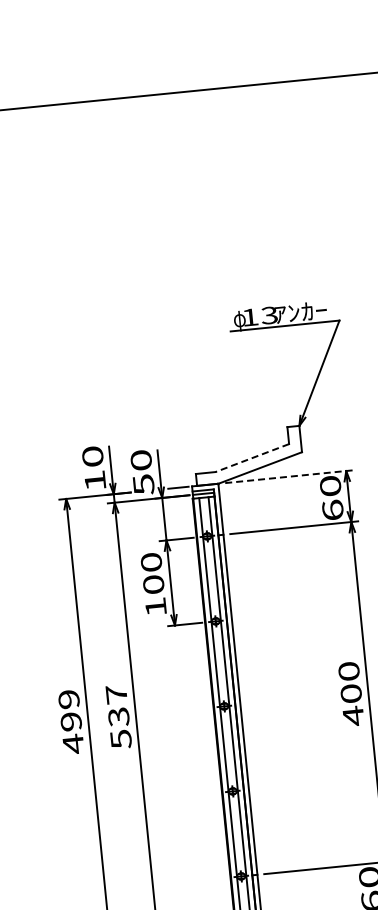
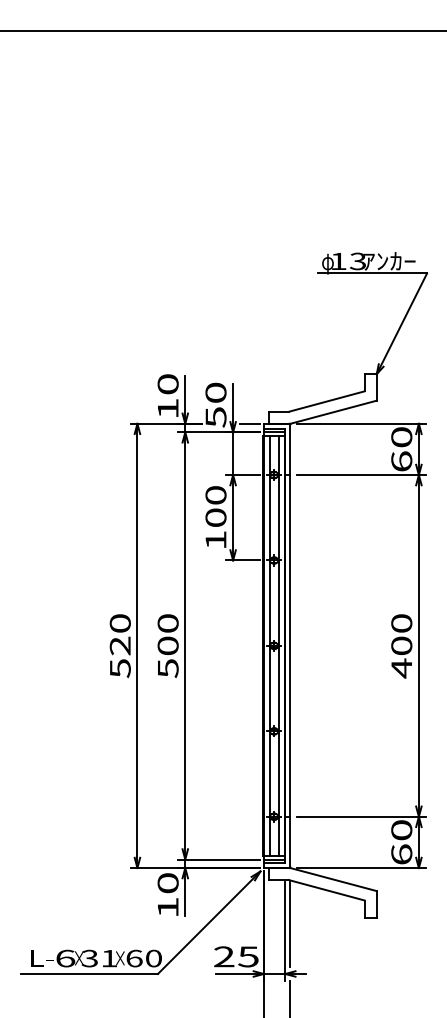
line: (252, 458) -> (326, 401), dashed -> solid
line: (289, 476) -> (361, 423), dashed -> solid
text: (117, 705) -> (167, 634), 537 -> 500
text: (70, 722) -> (119, 646), 499 -> 520

